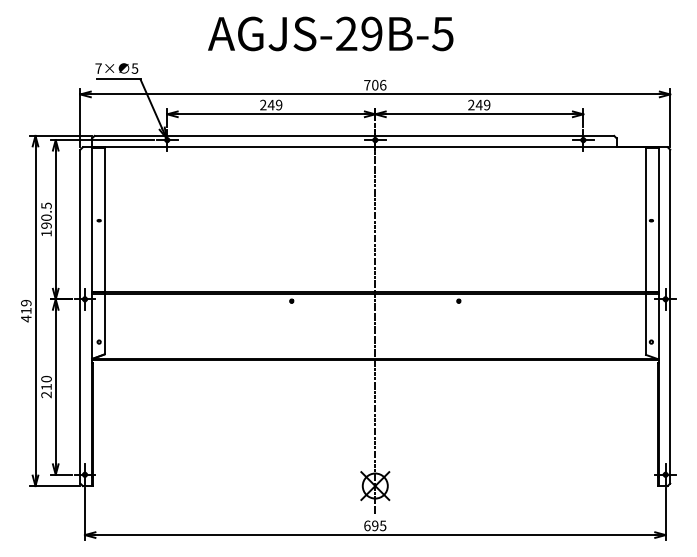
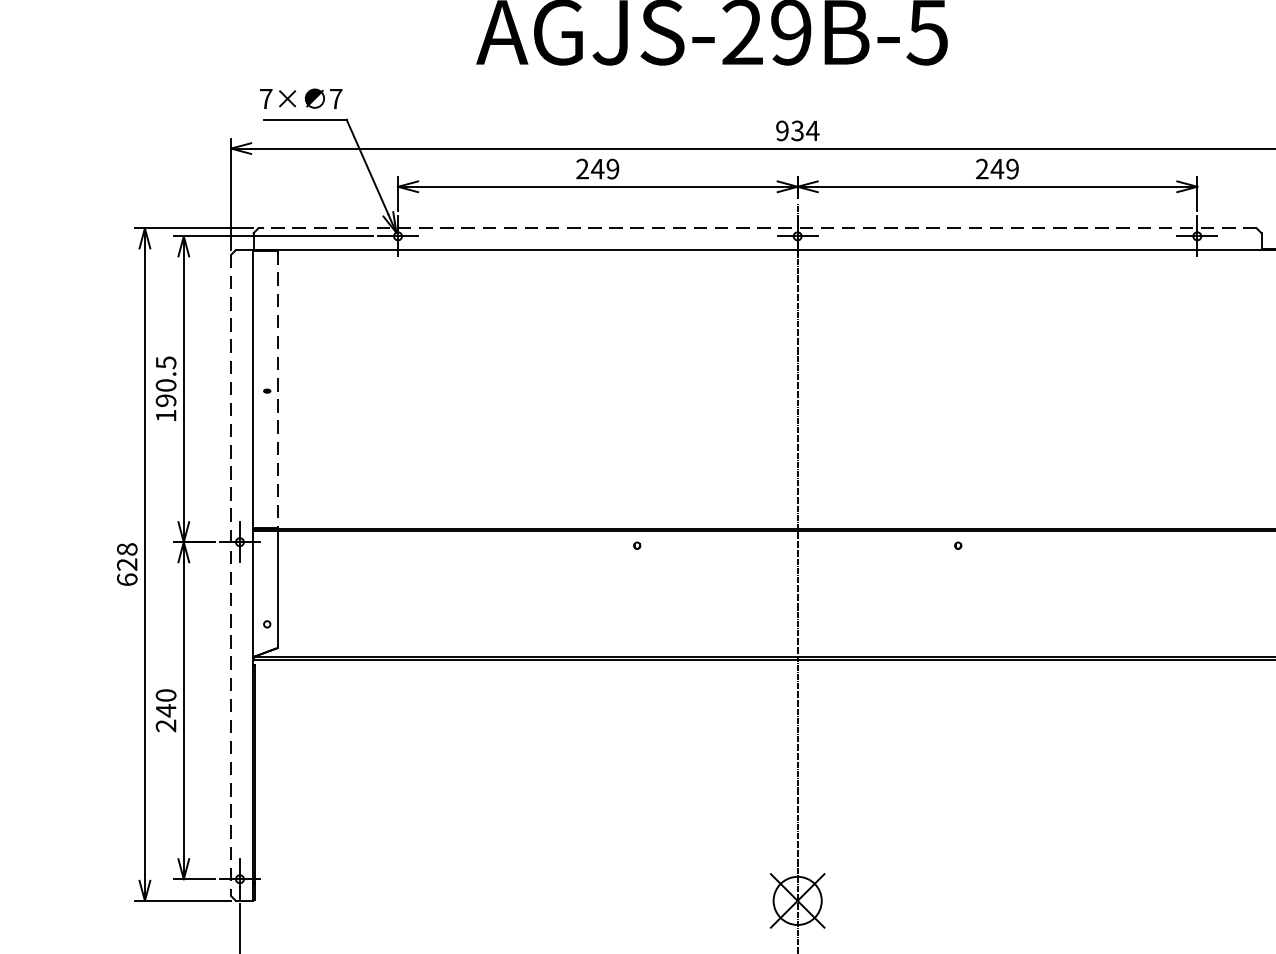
text: (134, 68) -> (335, 98), 5 -> 7
text: (375, 84) -> (798, 129), 706 -> 934
line: (354, 135) -> (757, 227), solid -> dashed
line: (104, 220) -> (277, 390), solid -> dashed
text: (26, 310) -> (127, 563), 419 -> 628
line: (80, 316) -> (231, 575), solid -> dashed
text: (46, 386) -> (166, 709), 210 -> 240

